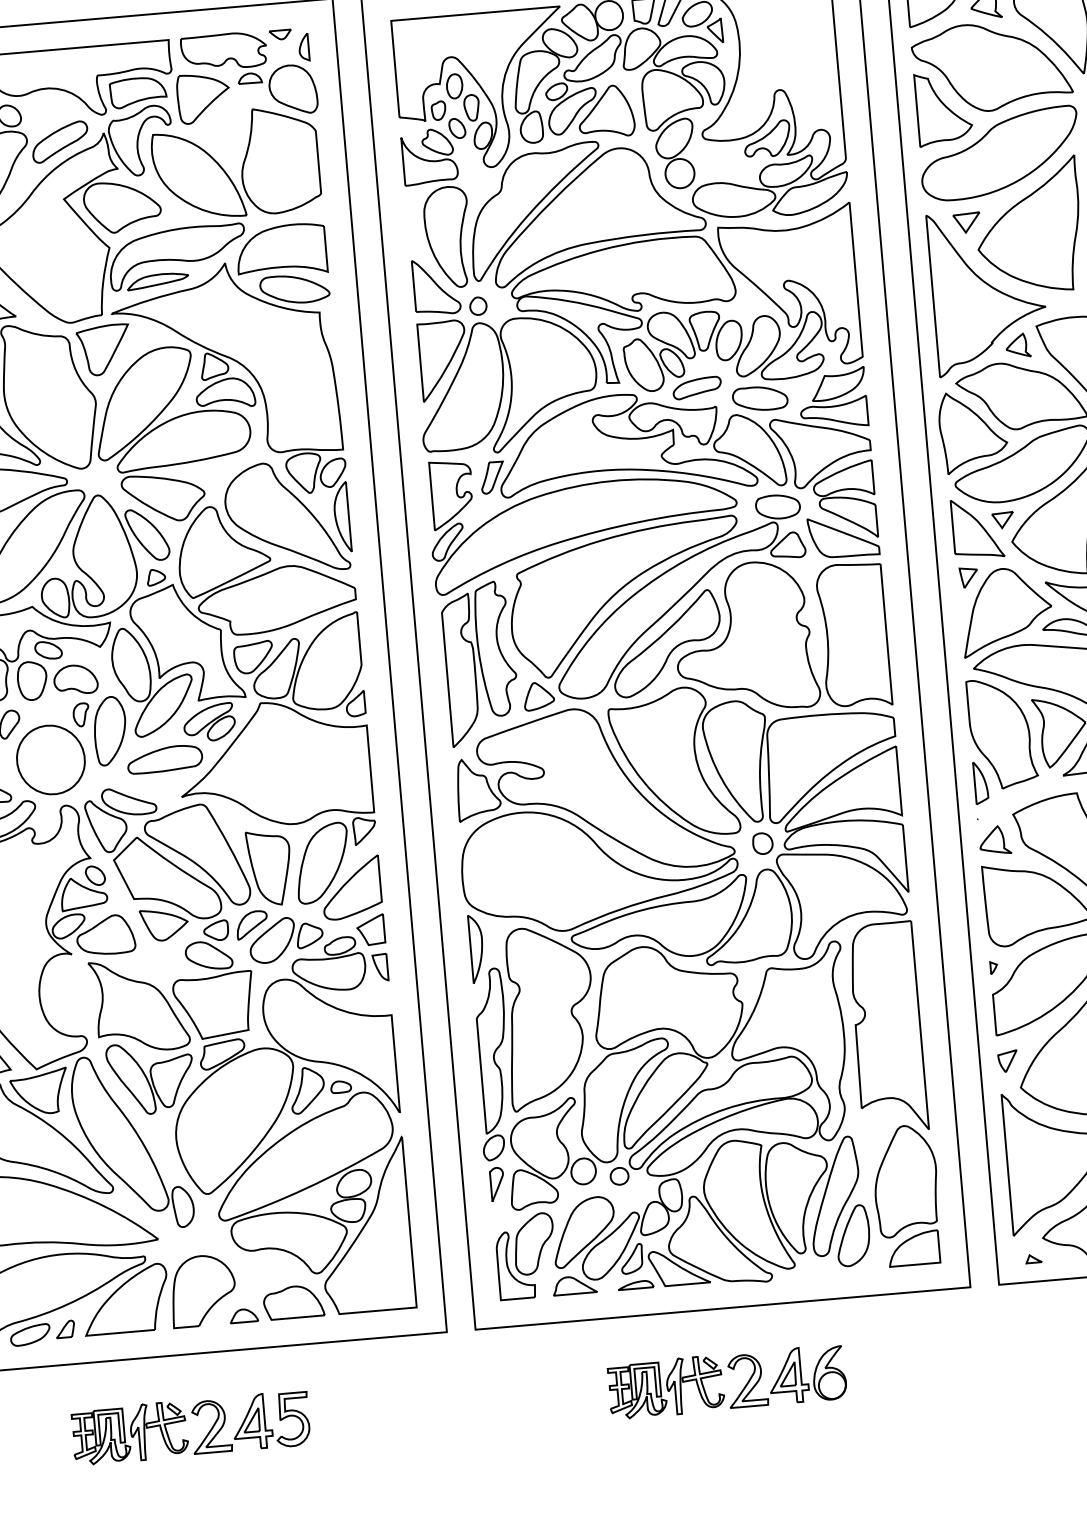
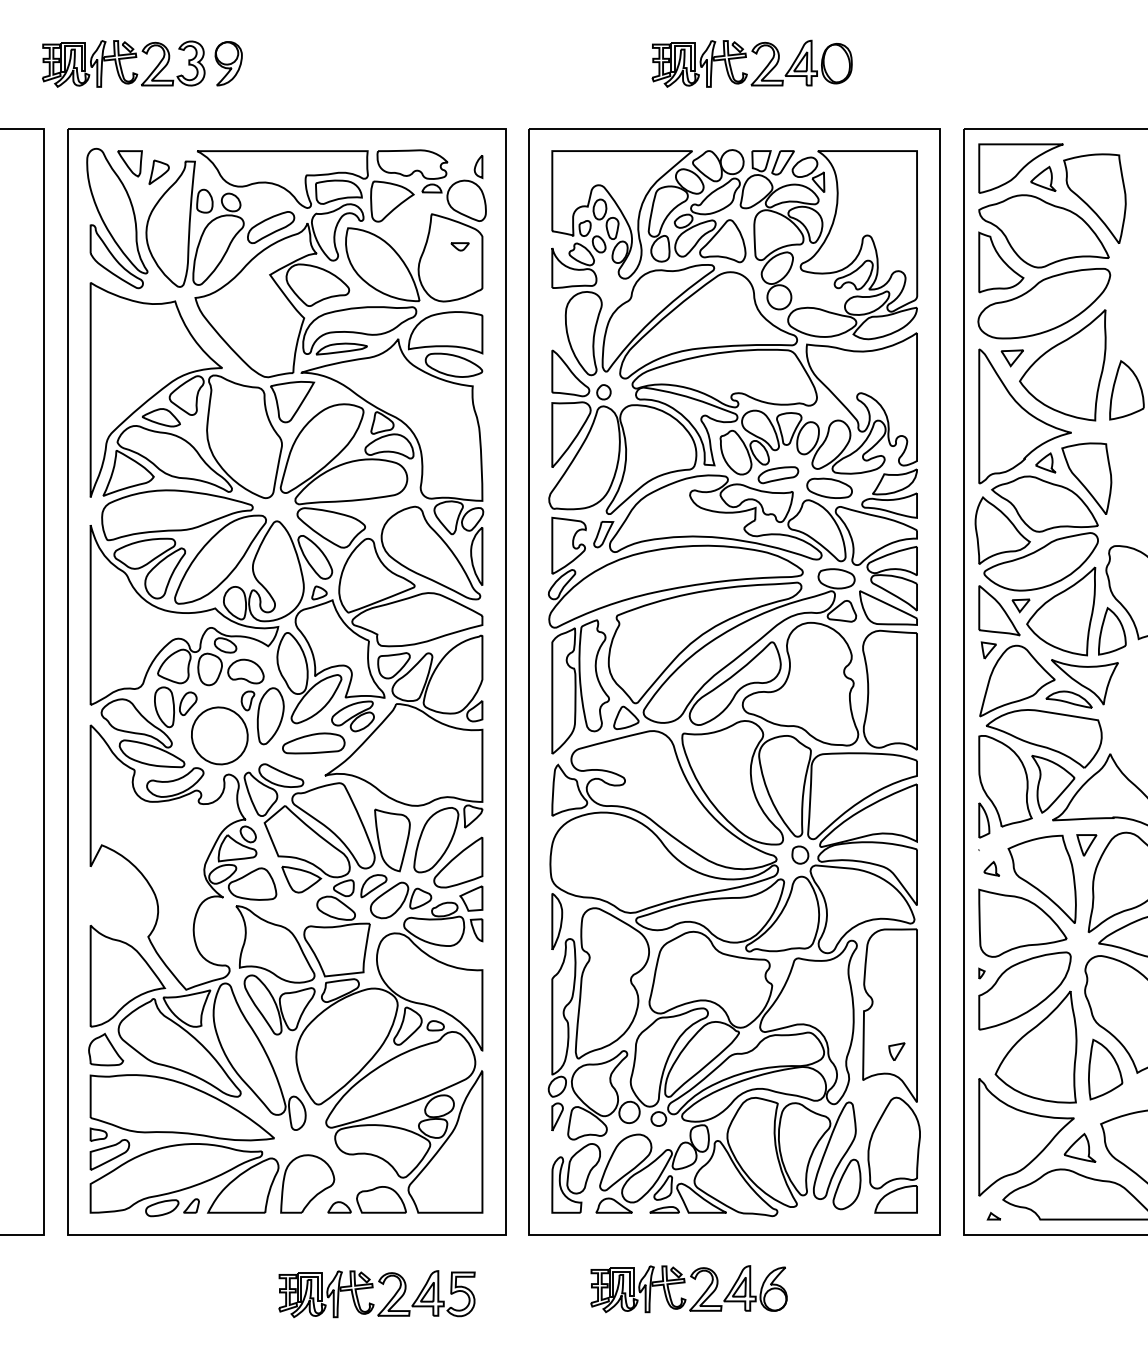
part: (279, 34) -> (459, 246), moved
part: (994, 840) -> (991, 868), size x0.6
part: (1007, 1061) -> (896, 1051), moved
part: (722, 1375) -> (685, 1283), moved
part: (186, 1421) -> (373, 1288), moved

